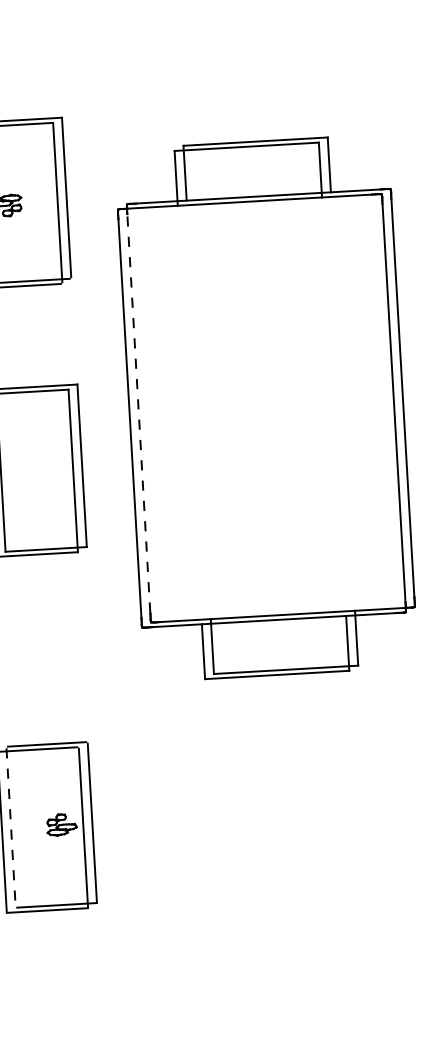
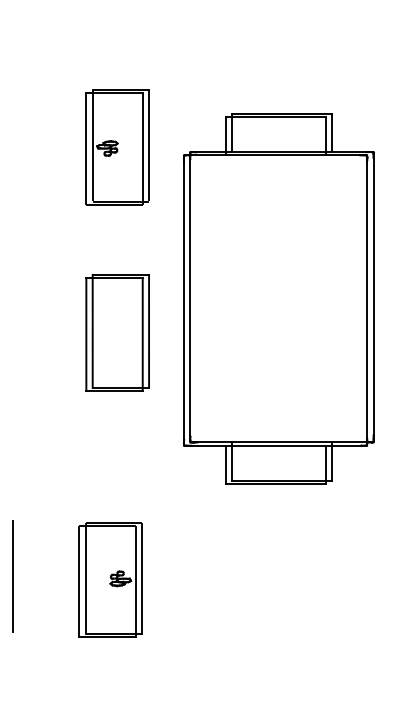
line: (138, 412) -> (190, 296), dashed -> solid
line: (11, 828) -> (85, 579), dashed -> solid

